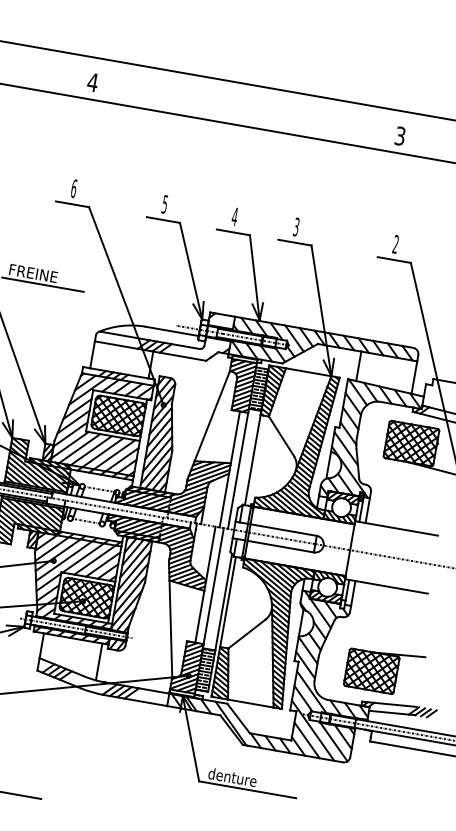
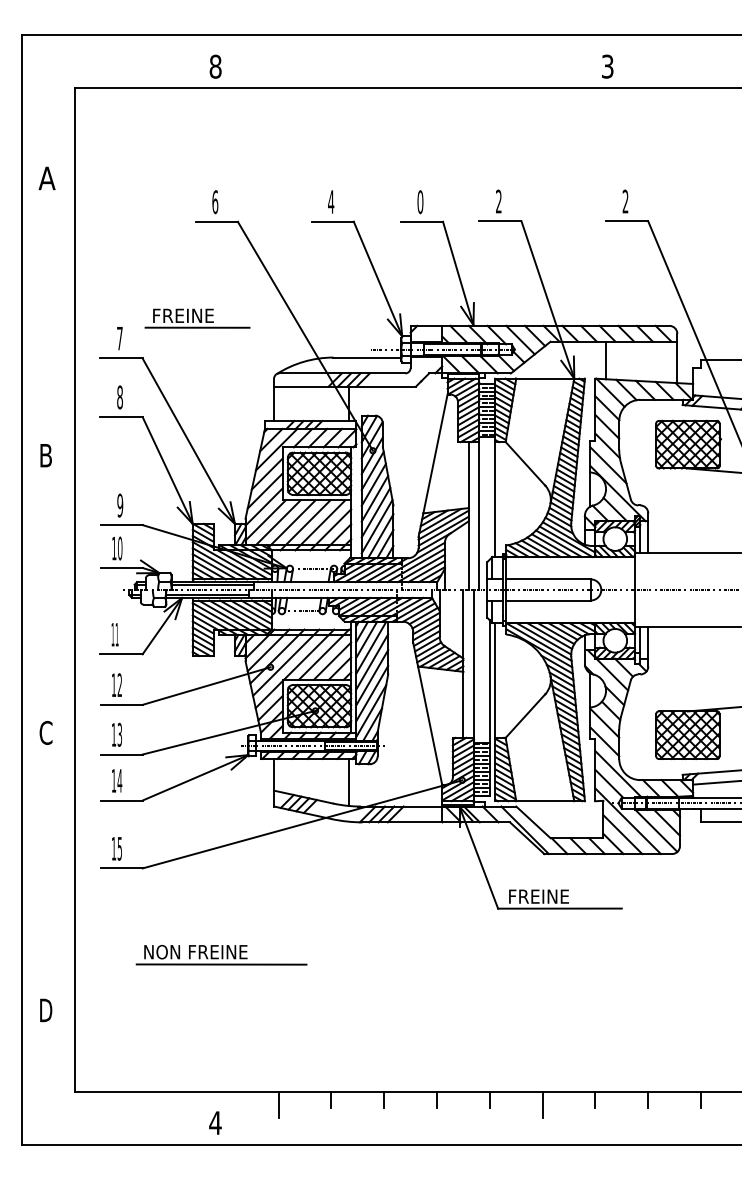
text: (92, 82) -> (215, 66), 4 -> 8
text: (165, 204) -> (331, 202), 5 -> 4
text: (234, 217) -> (420, 202), 4 -> 0
text: (296, 226) -> (498, 201), 3 -> 2
text: (232, 777) -> (538, 896), denture -> FREINE

